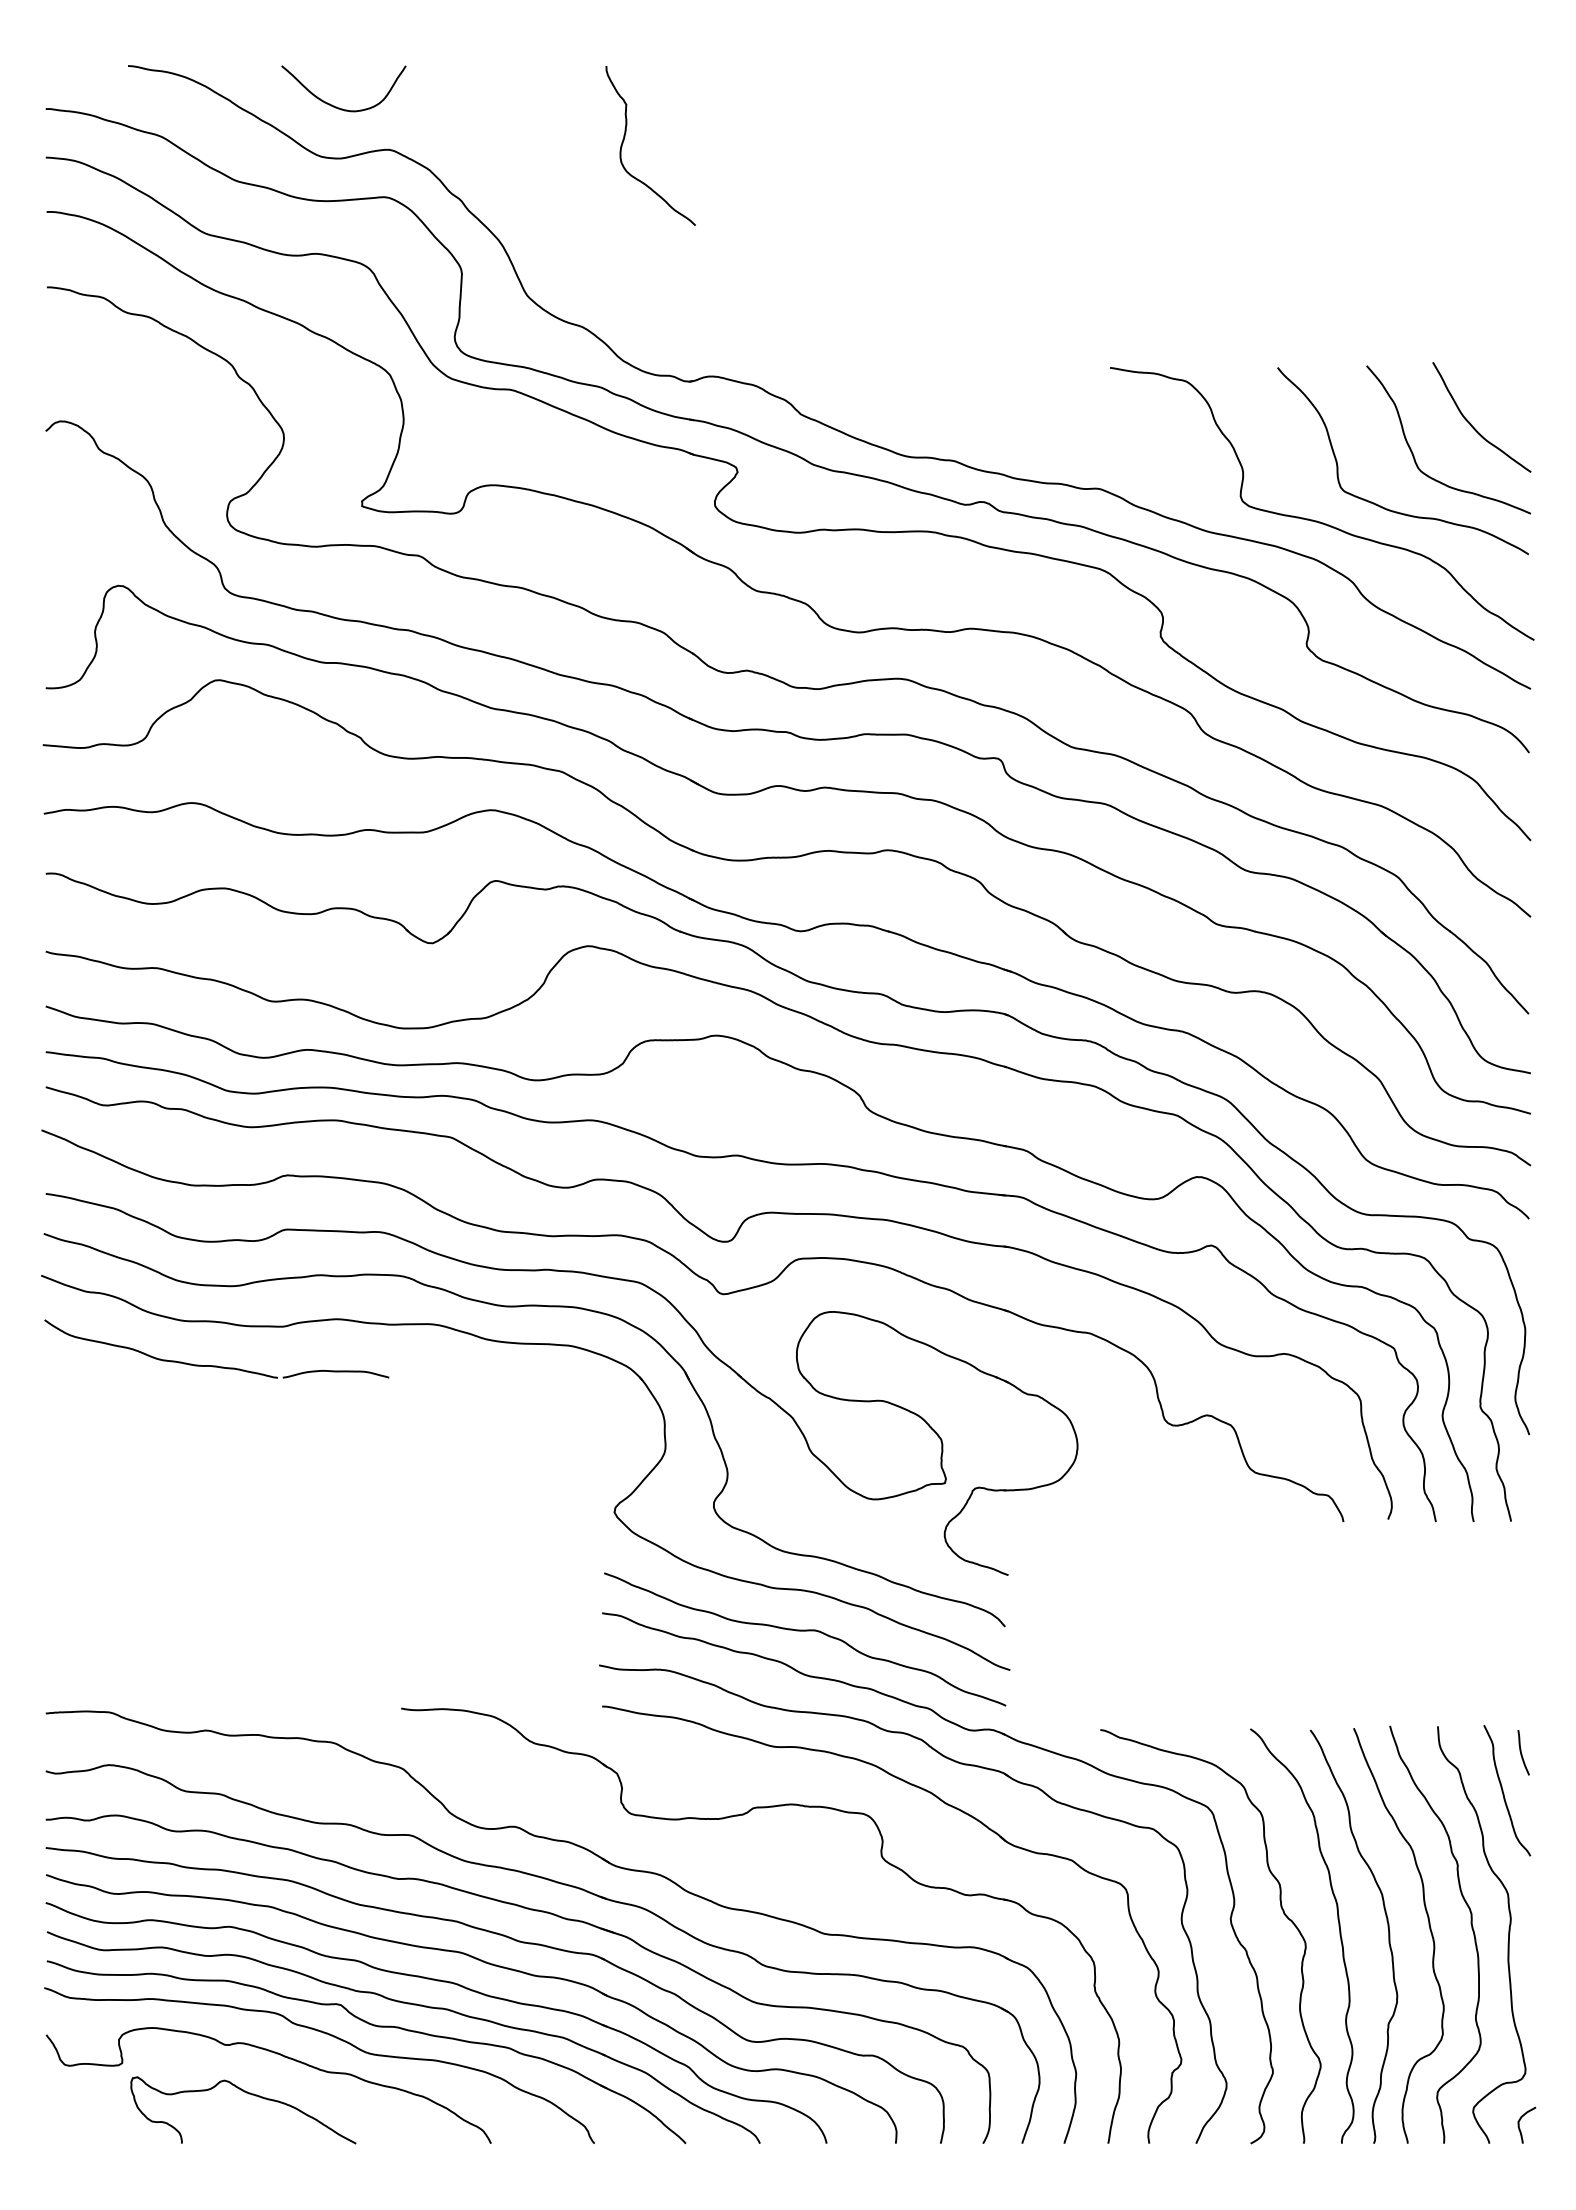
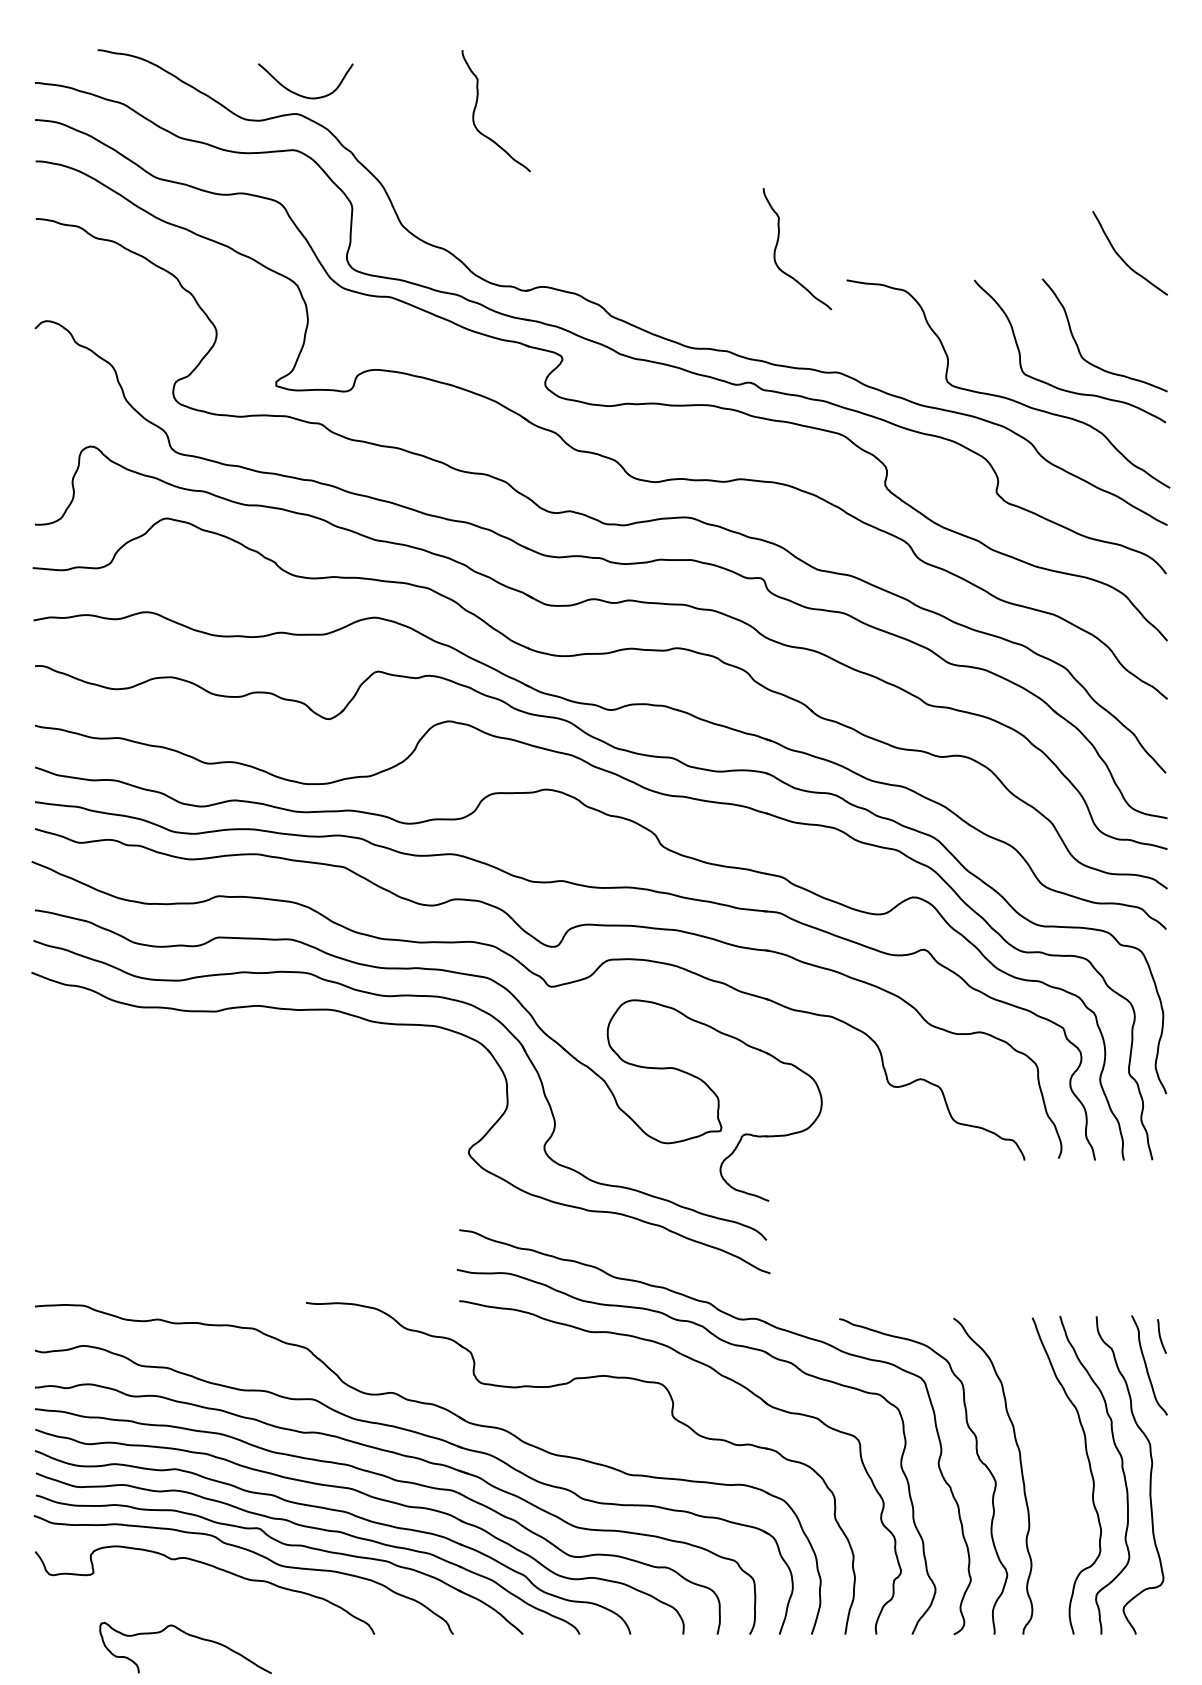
curve: (334, 105) -> (298, 94), moved
curve: (1020, 318) -> (778, 242), added
curve: (1472, 425) -> (1122, 259), moved
part: (216, 1365) -> (165, 1041), removed
curve: (805, 1631) -> (614, 1244), removed
curve: (1388, 1936) -> (1058, 1476), removed
curve: (249, 2094) -> (190, 1635), moved
curve: (1519, 2124) -> (1158, 1619), removed

